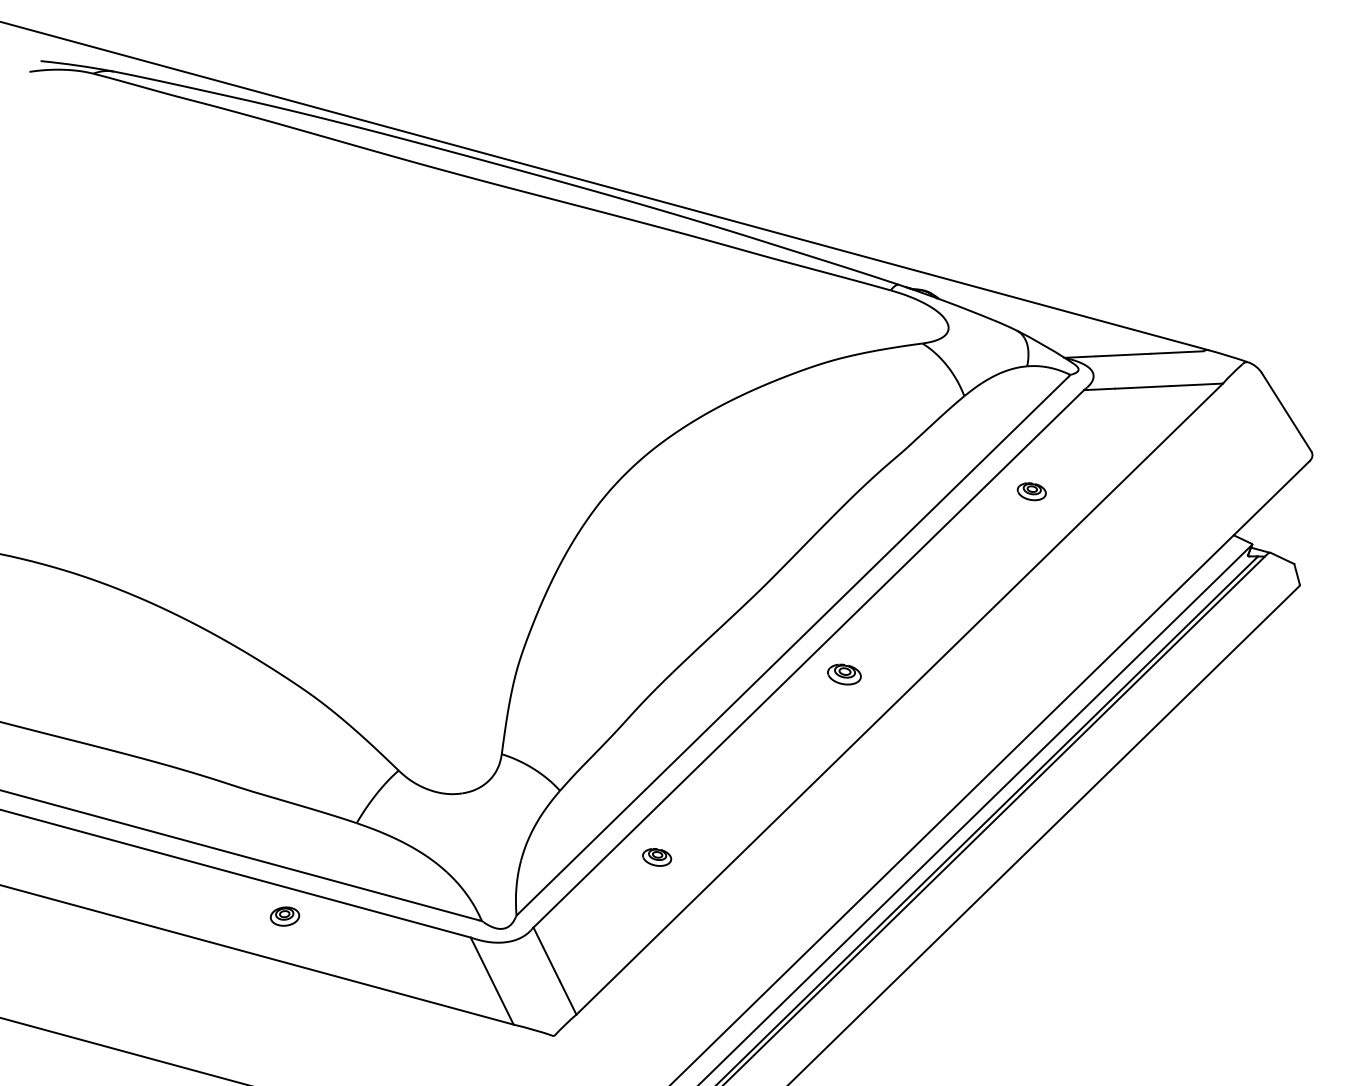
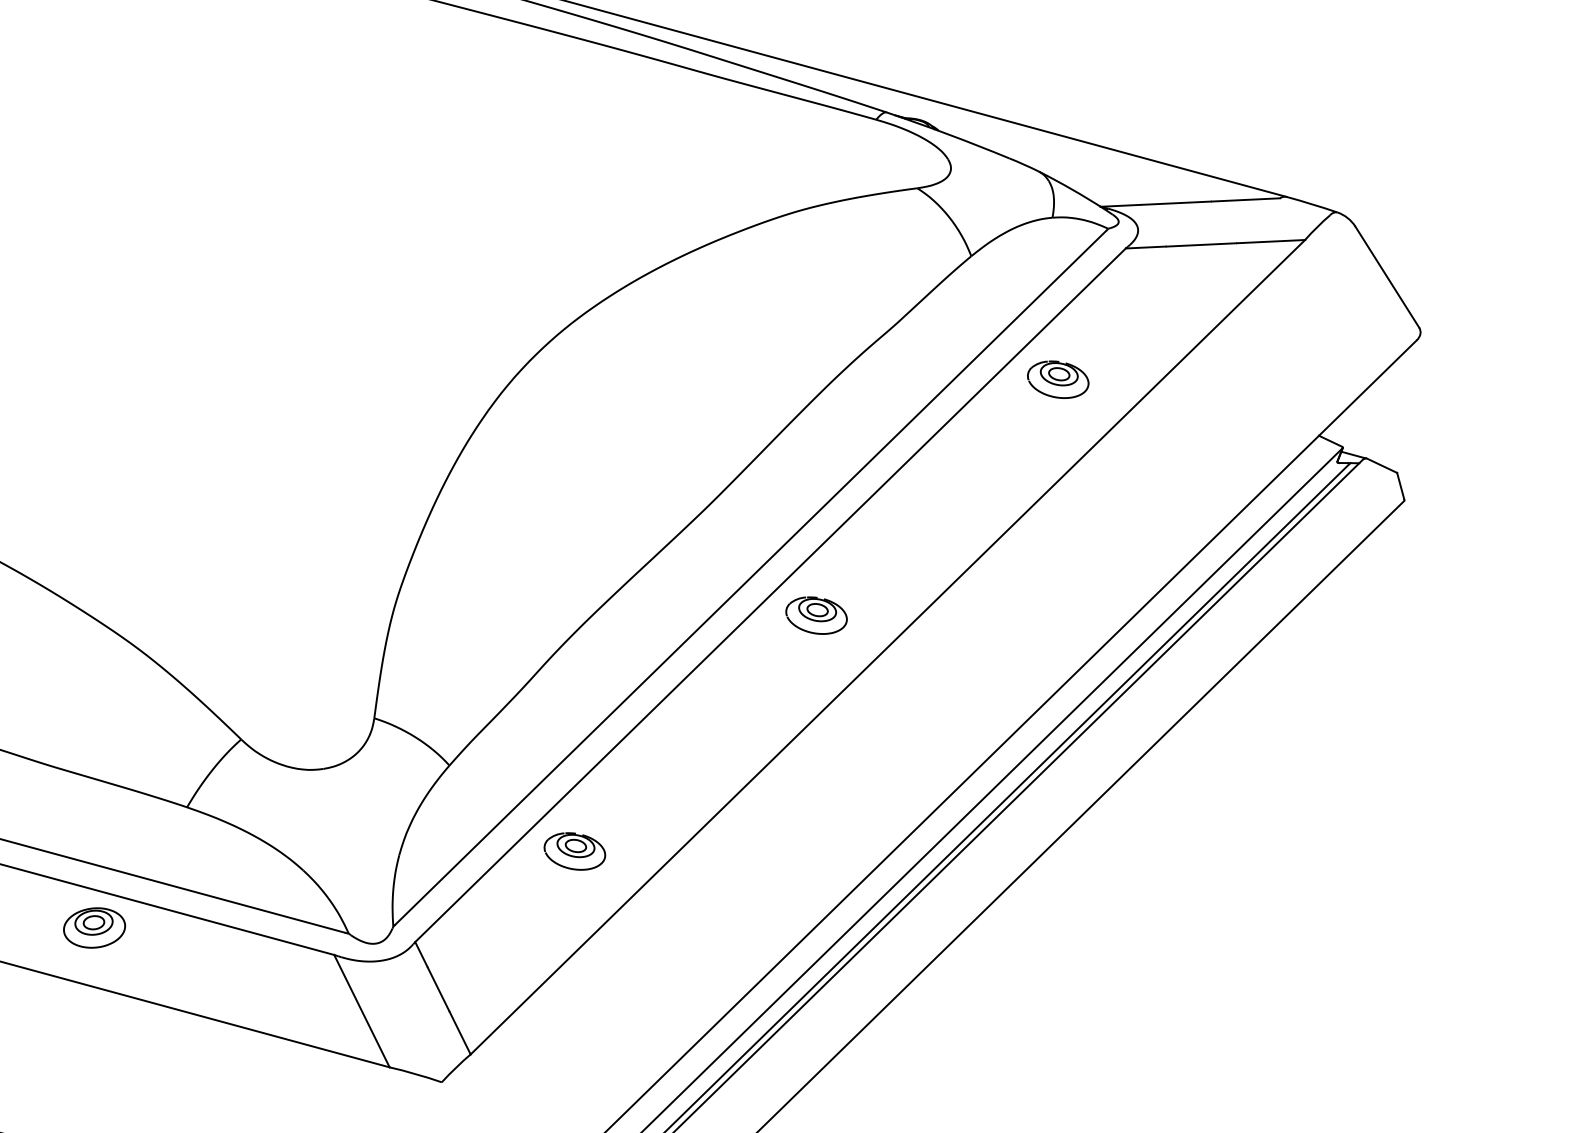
part: (1031, 491) -> (1057, 379), size x1.67
part: (844, 674) -> (816, 615), size x1.43
part: (656, 857) -> (573, 851), size x1.67
part: (284, 916) -> (93, 927), size x1.67

